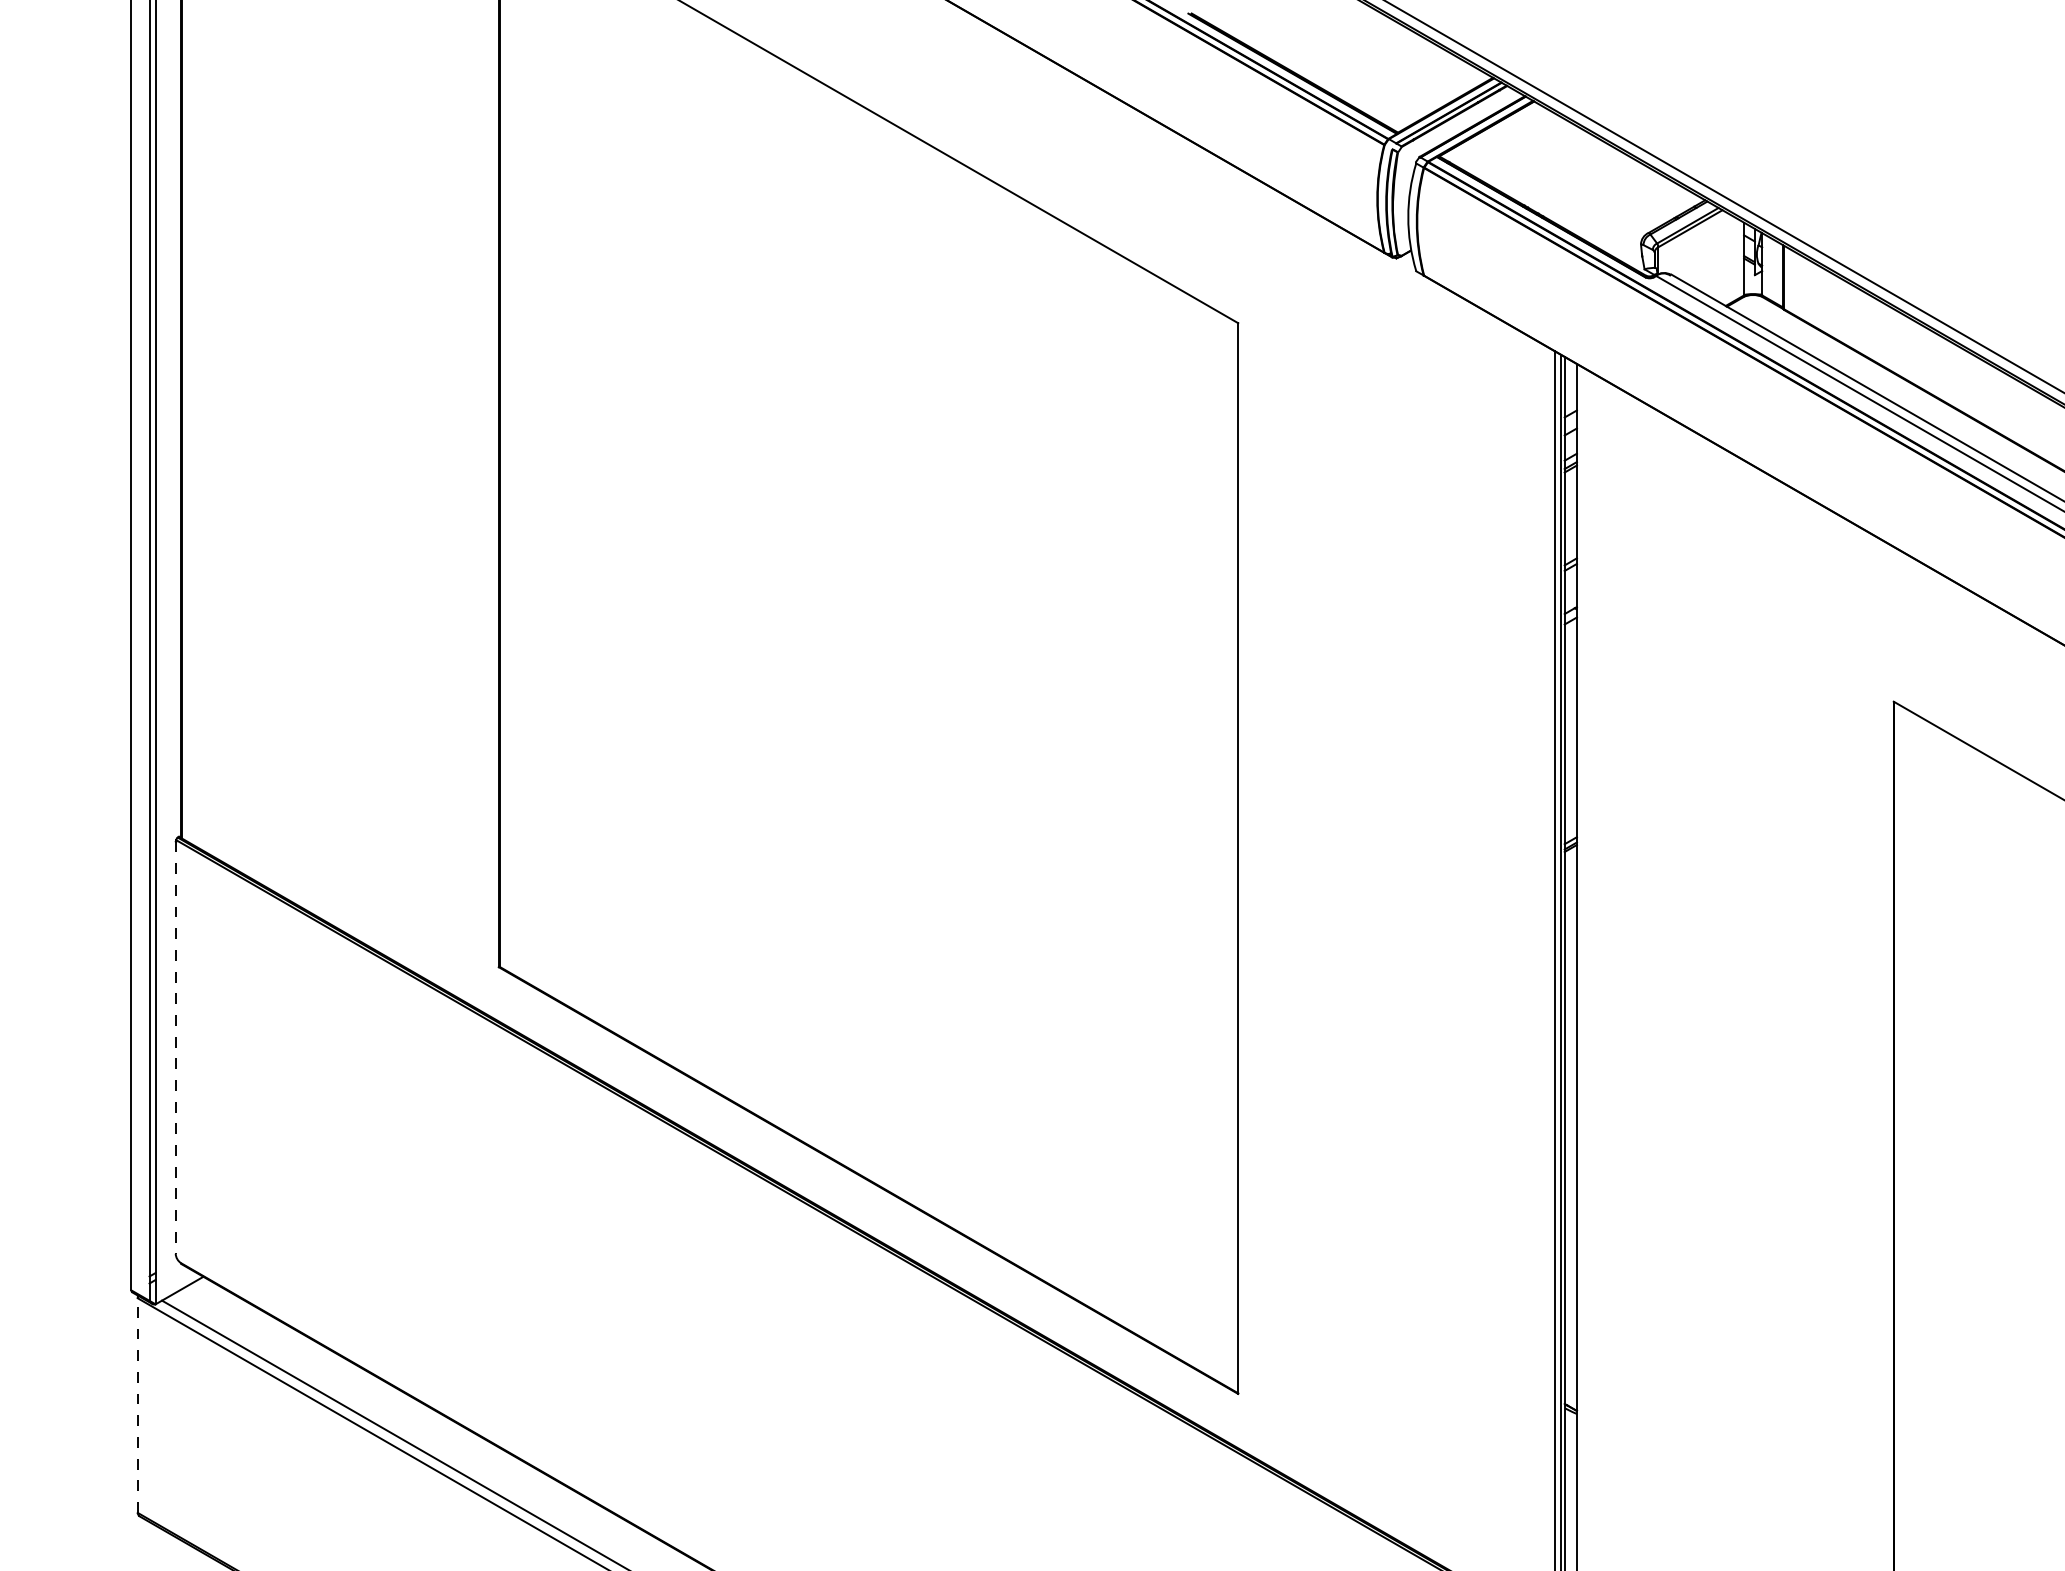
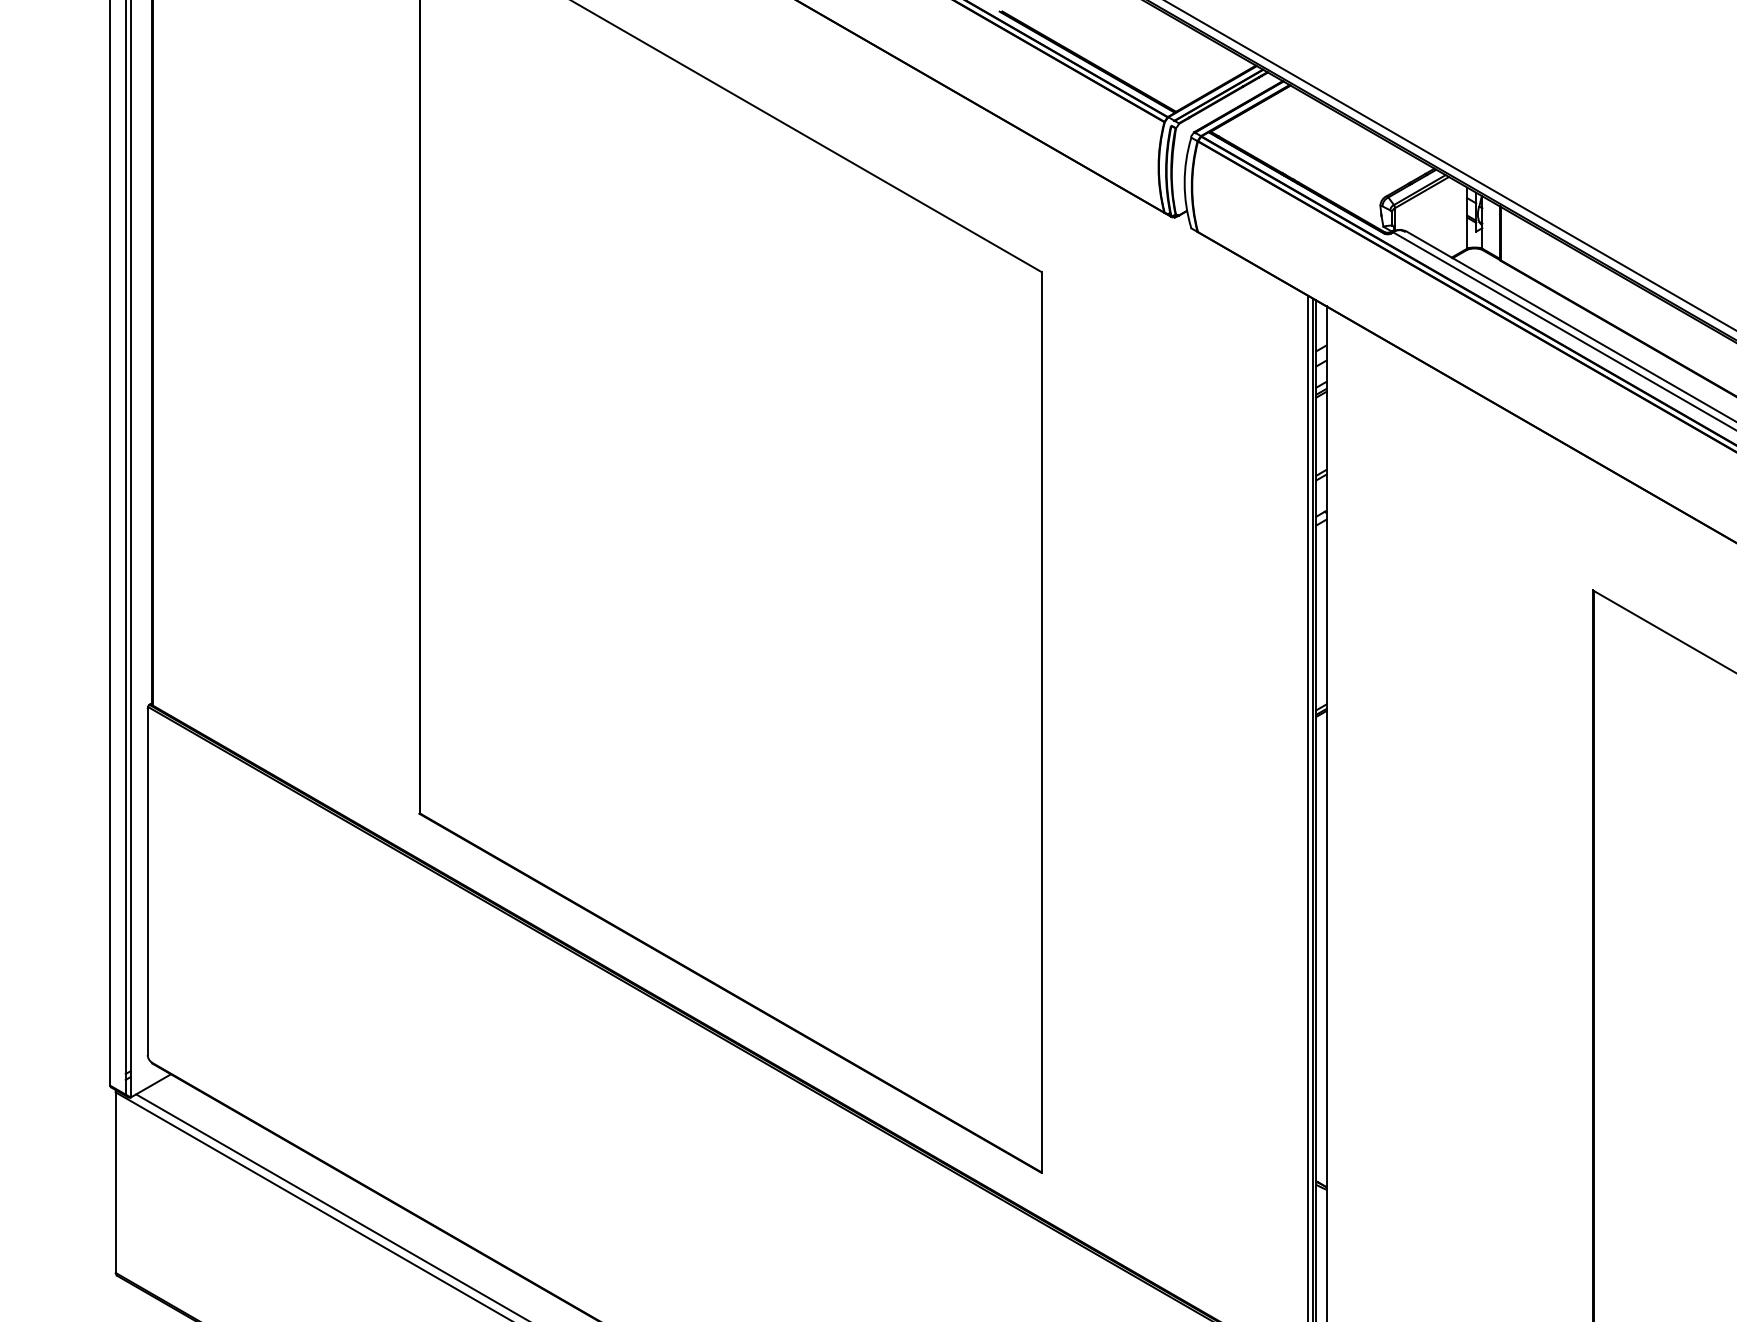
line: (175, 1048) -> (147, 882), dashed -> solid
line: (137, 1405) -> (115, 1182), dashed -> solid

